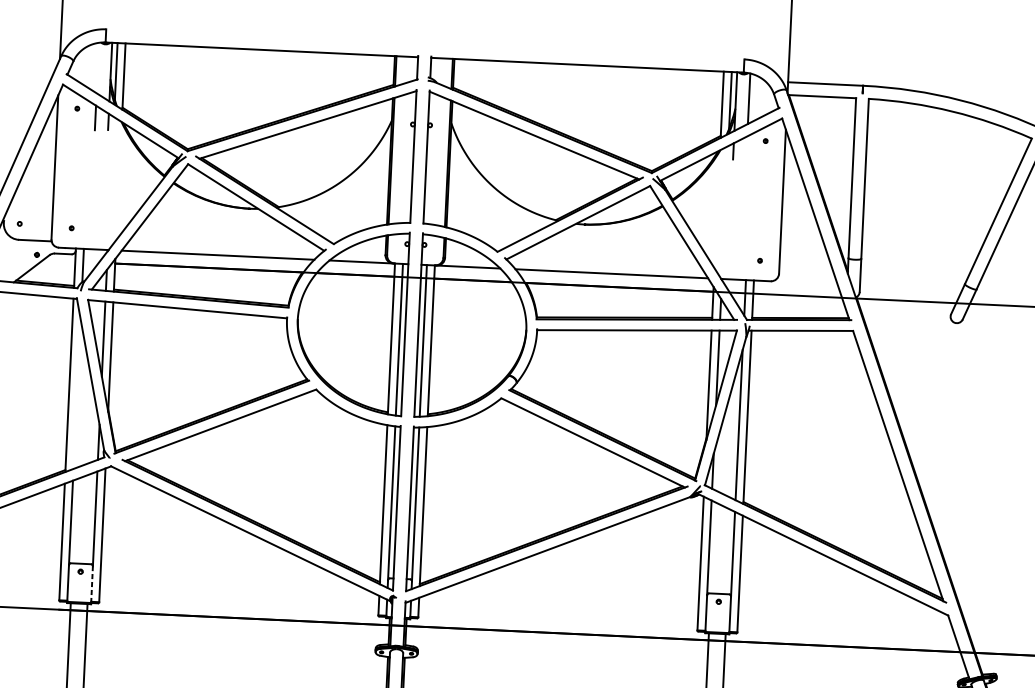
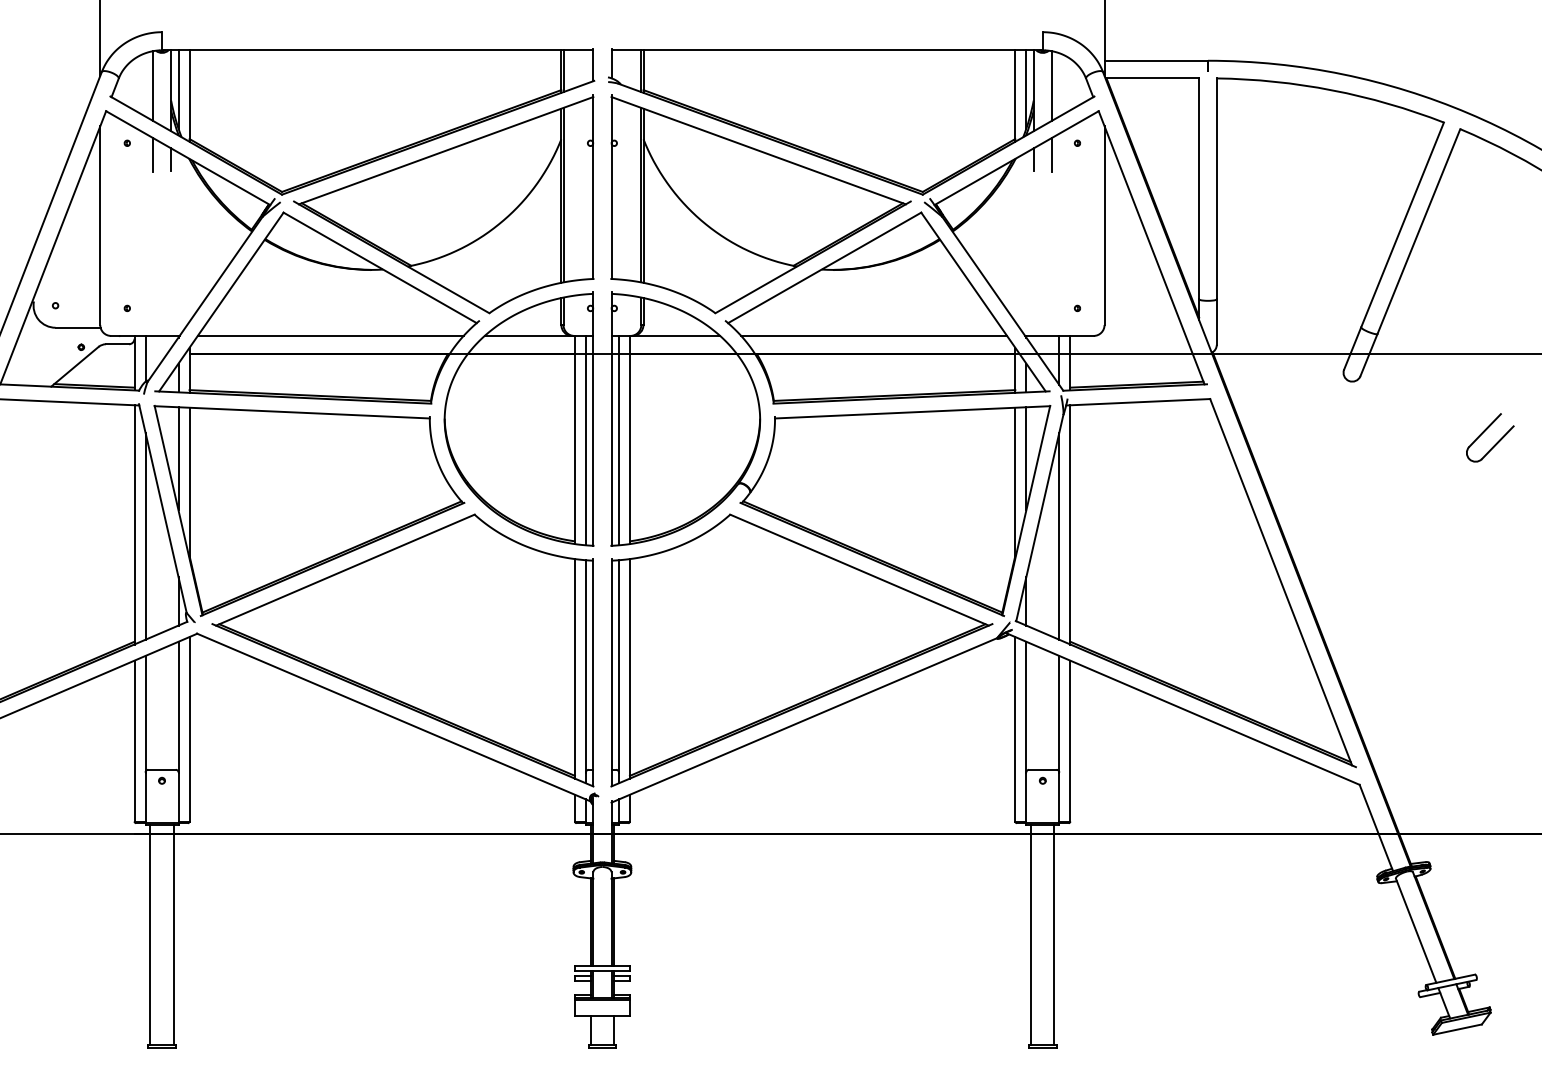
line: (97, 67) -> (152, 85), added
line: (746, 148) -> (1051, 154), added
line: (77, 393) -> (145, 535), added
line: (92, 584) -> (178, 797), dashed -> solid

